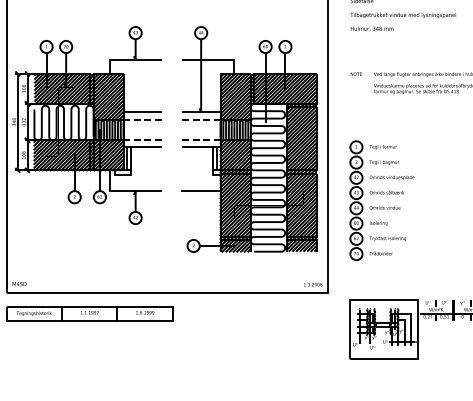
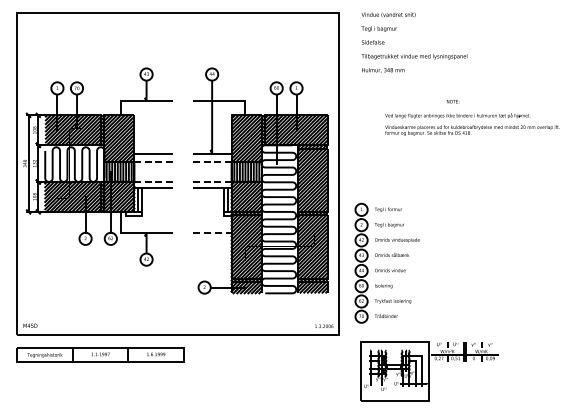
text: (357, 74) -> (453, 101), moved
line: (201, 190) -> (212, 232), solid -> dashed
part: (381, 199) -> (386, 262), moved

